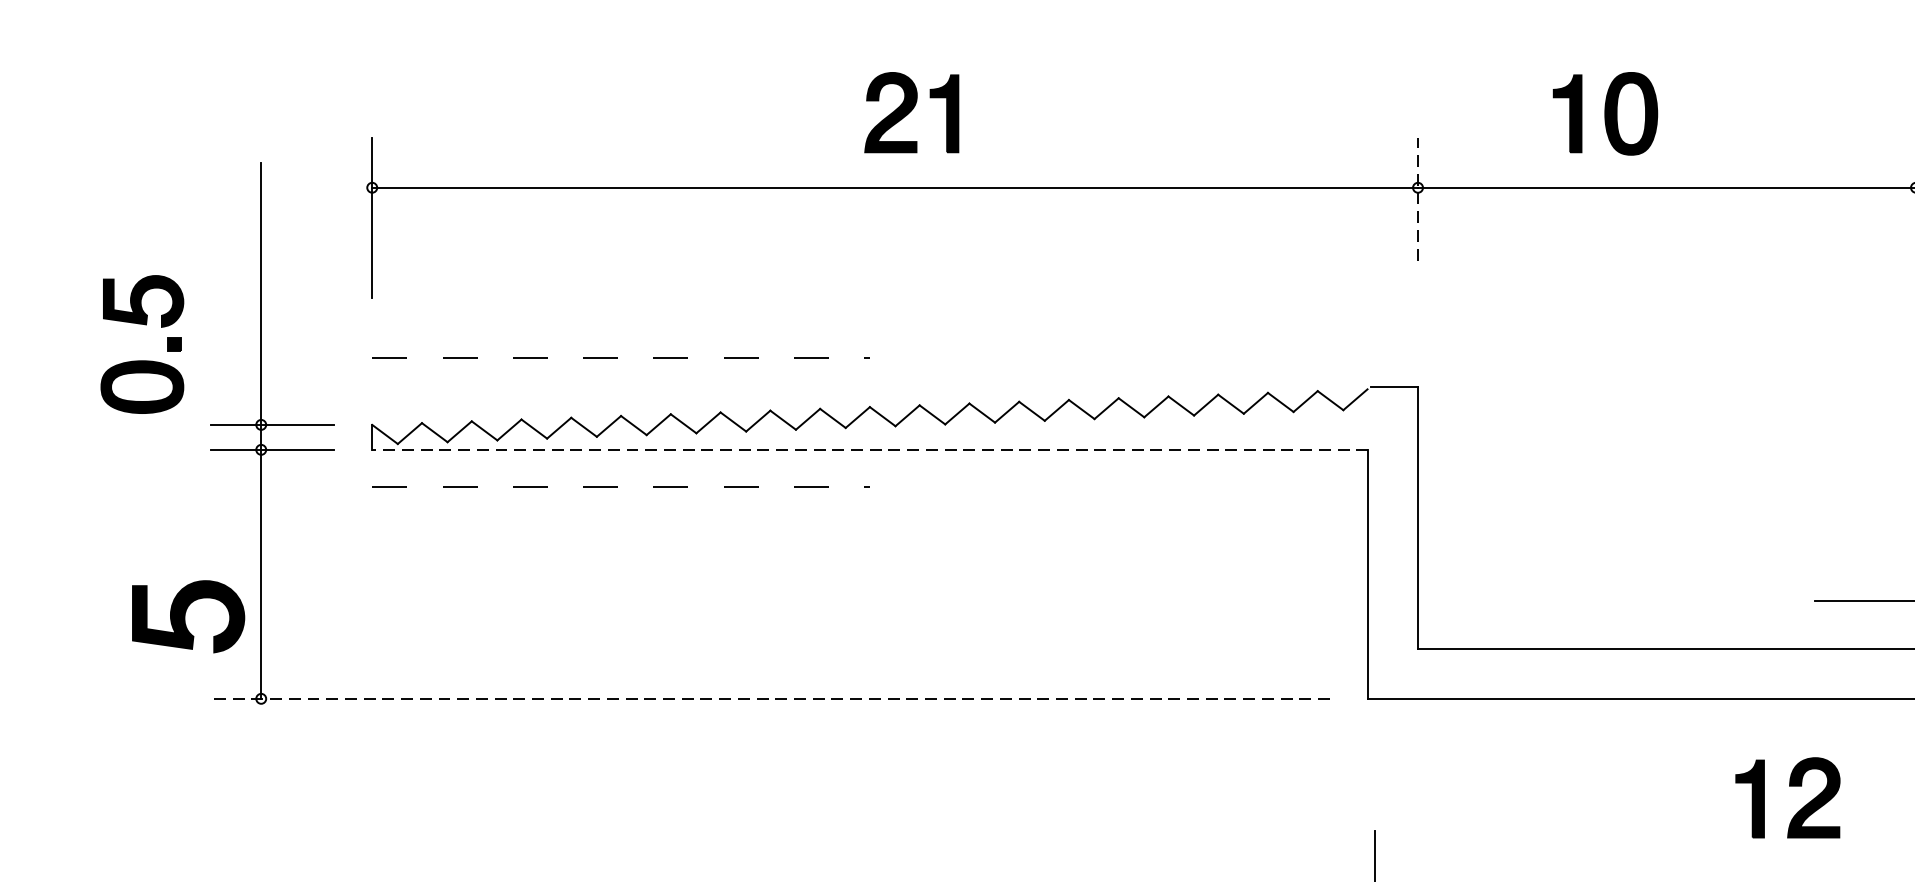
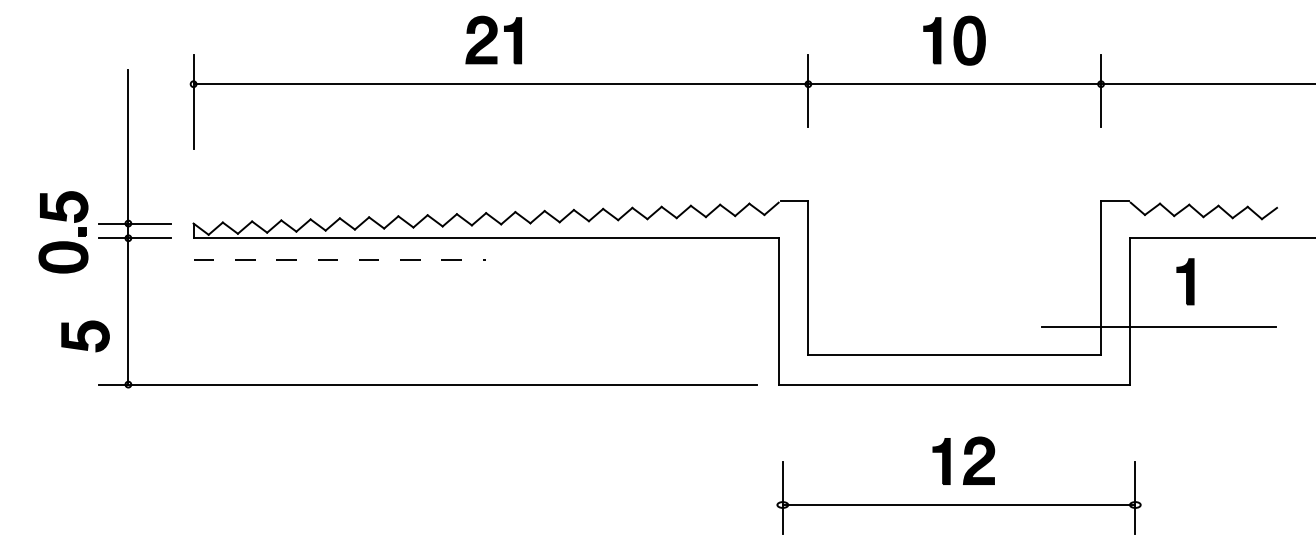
part: (911, 111) -> (493, 39), moved
part: (1605, 113) -> (954, 40), moved
line: (1418, 198) -> (808, 90), dashed -> solid
line: (617, 356) -> (337, 183), removed
part: (142, 360) -> (63, 241), moved
line: (870, 450) -> (486, 238), dashed -> solid
part: (188, 616) -> (85, 336), size x0.71
line: (770, 698) -> (427, 384), dashed -> solid
part: (1789, 787) -> (964, 454), moved

